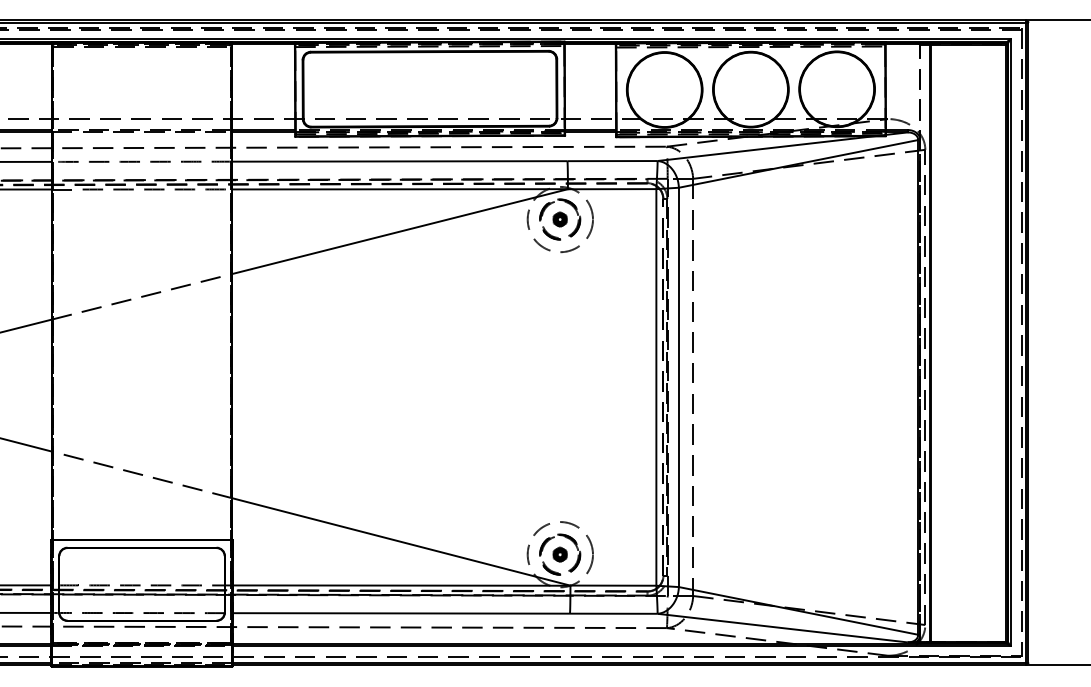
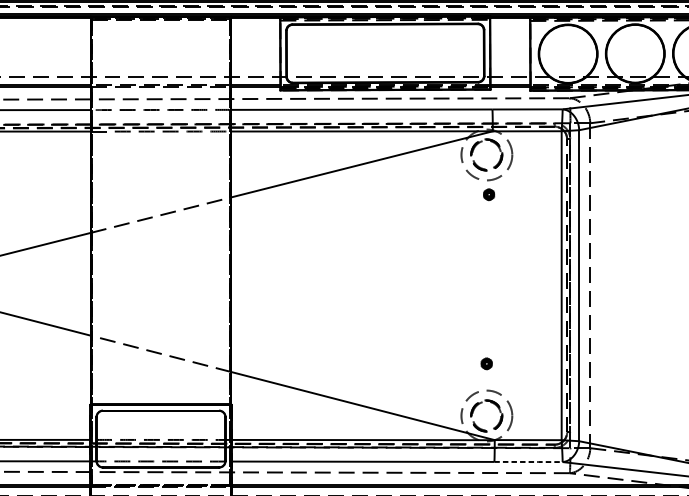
part: (559, 219) -> (488, 194), moved
part: (559, 554) -> (486, 363), moved
line: (614, 613) -> (529, 461), solid -> dashed

